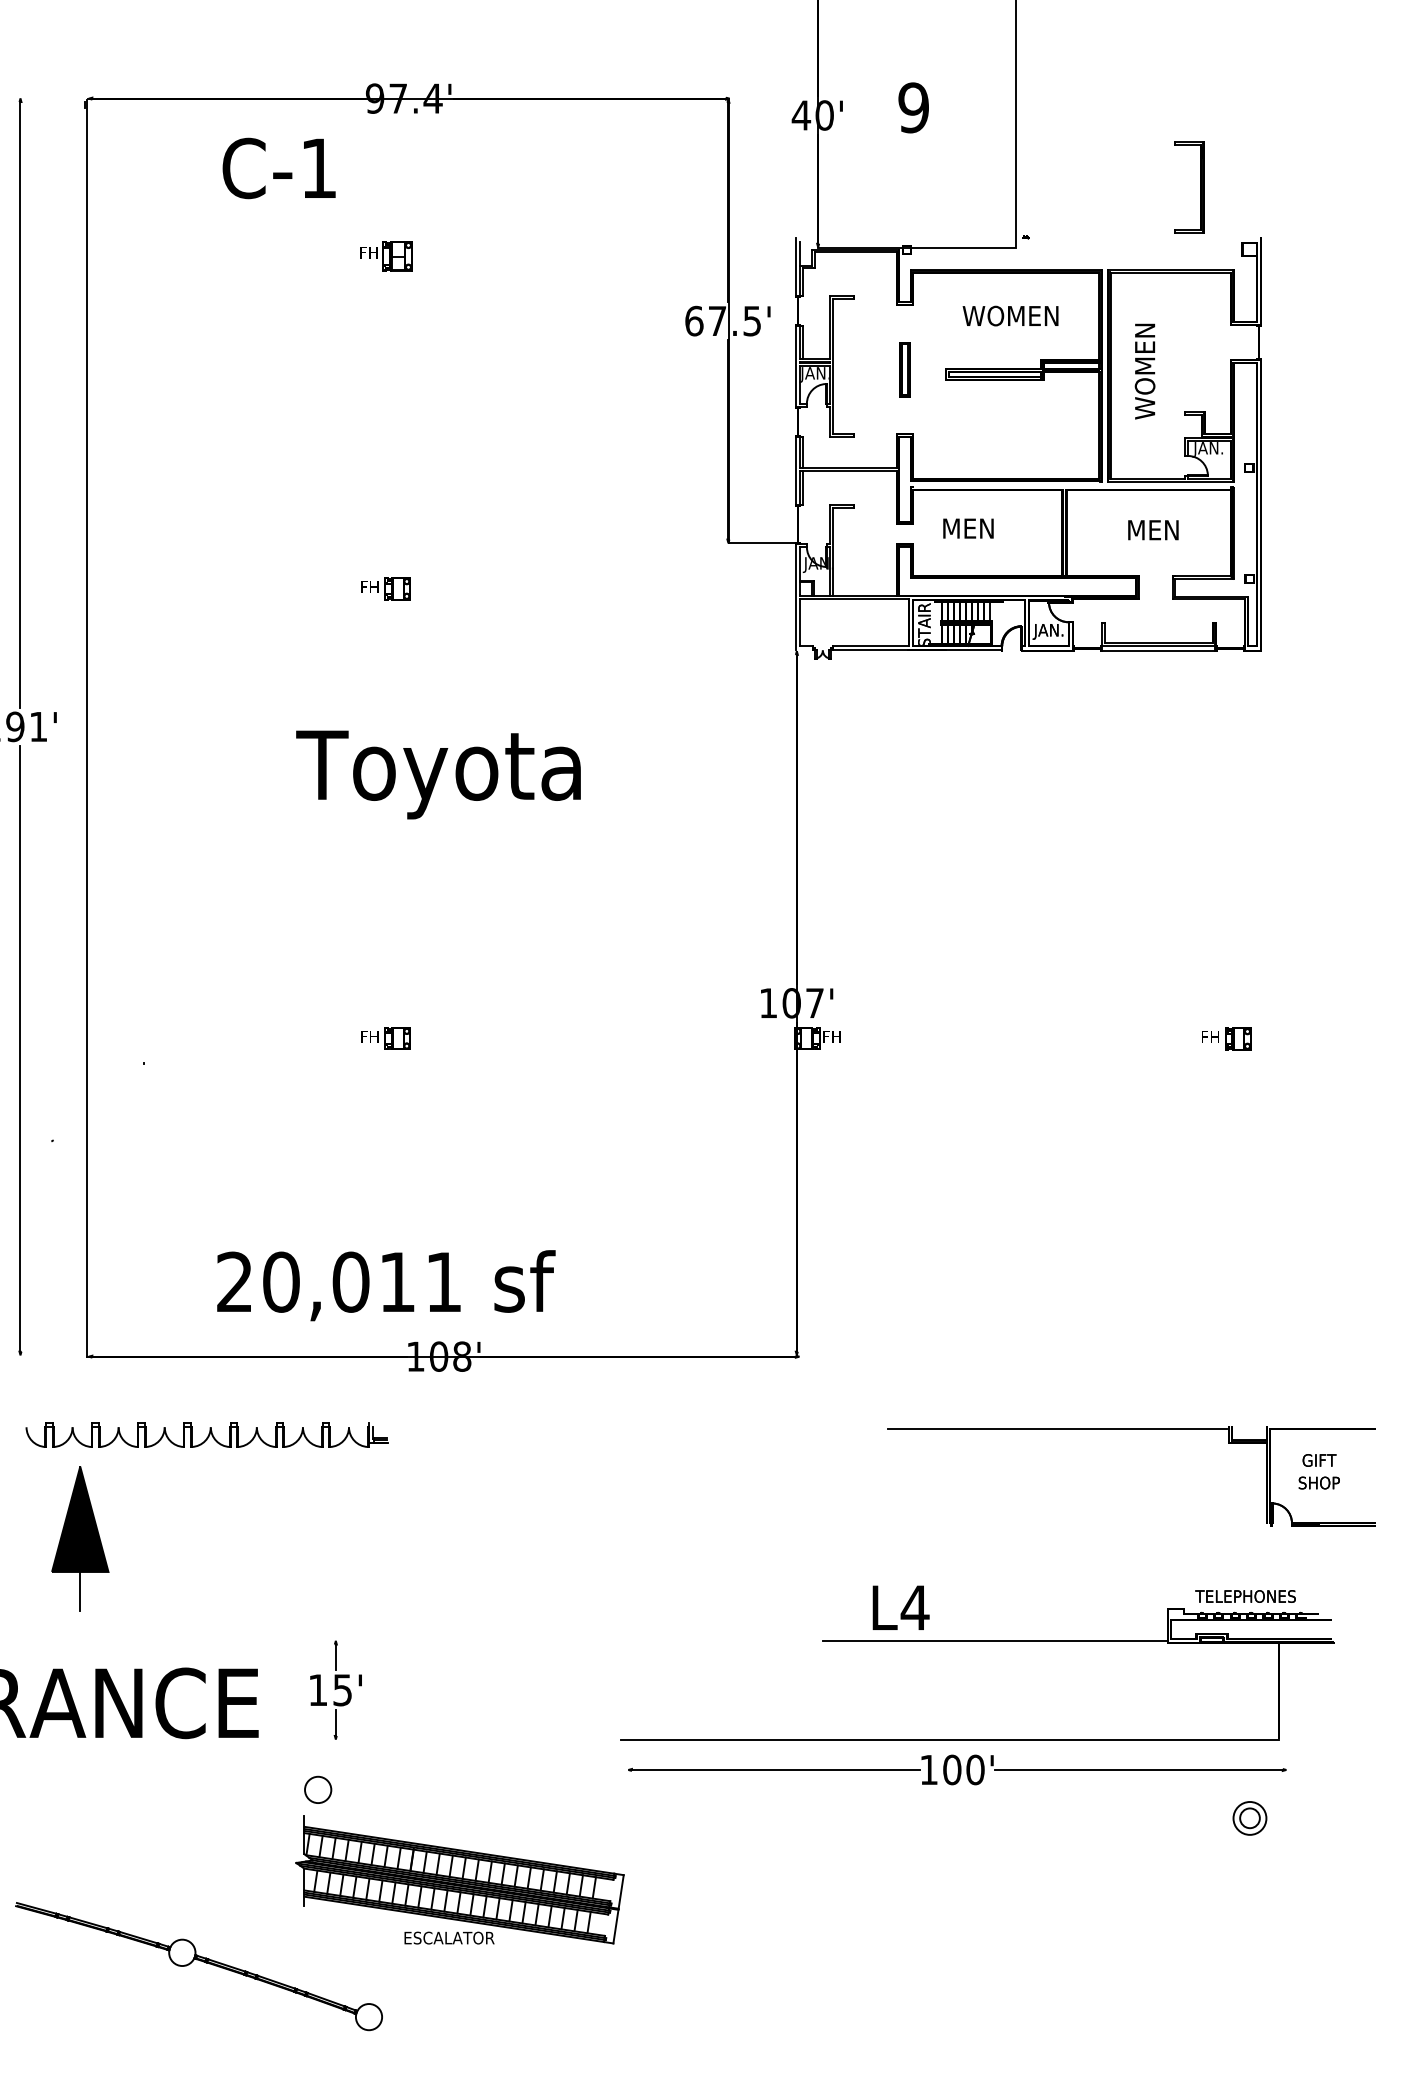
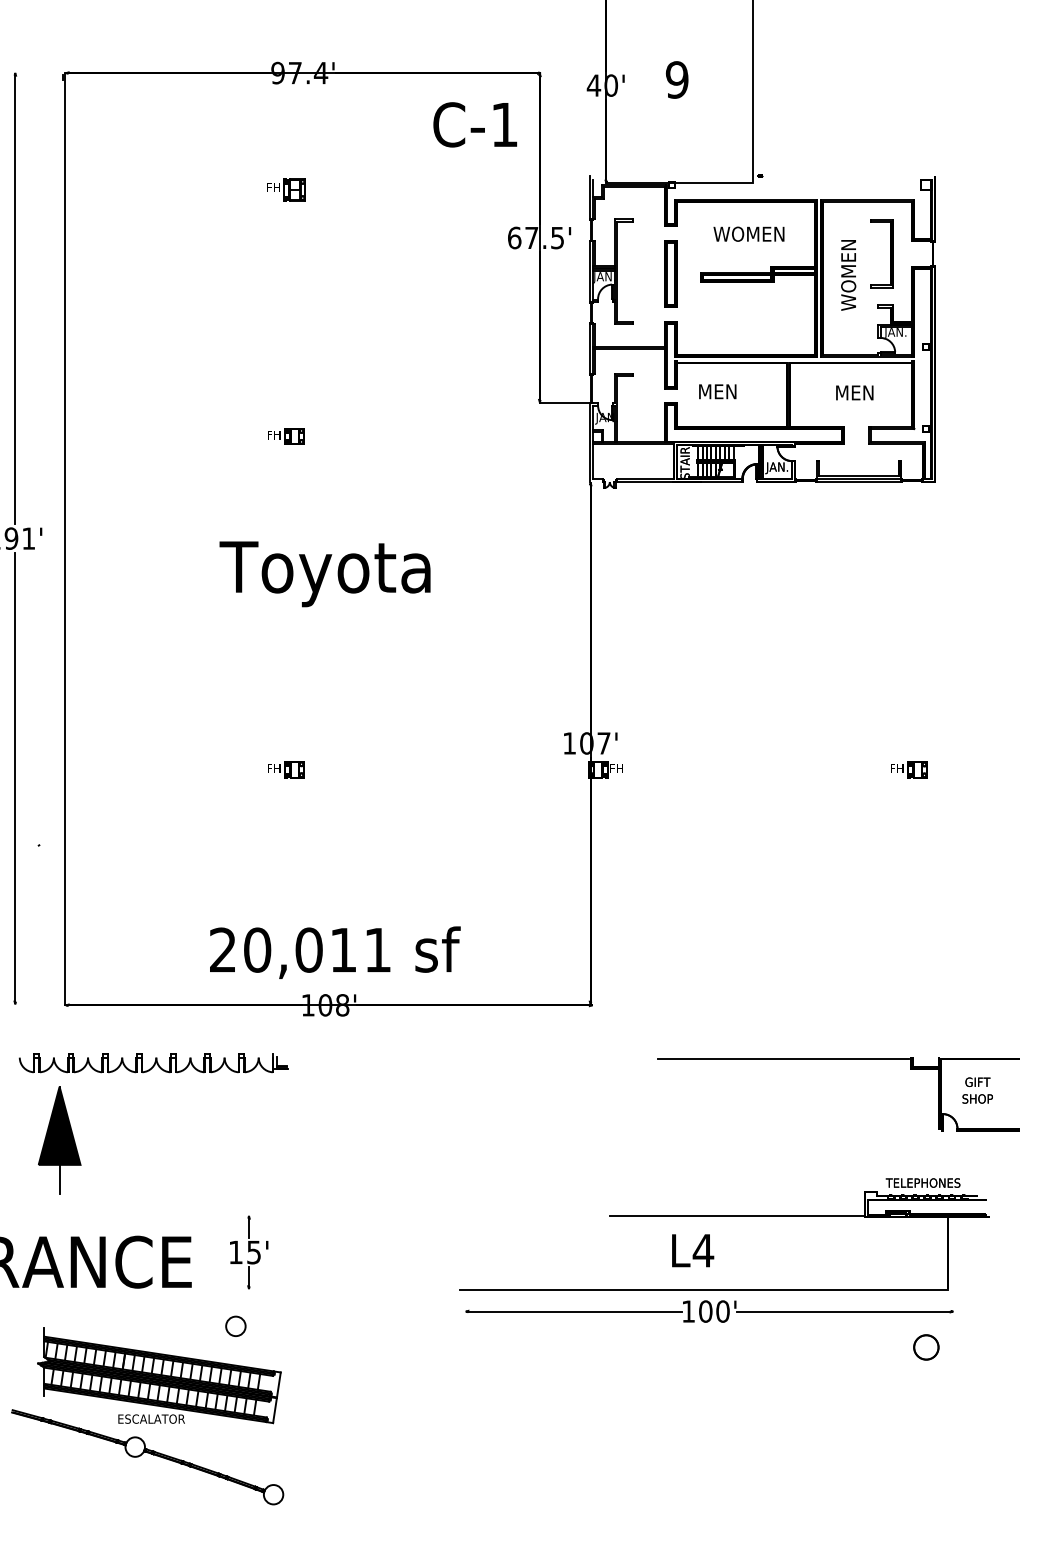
text: (278, 168) -> (474, 124), moved
part: (1200, 187) -> (890, 253), moved
part: (904, 369) -> (670, 273), size x1.67
text: (386, 1285) -> (335, 952), moved
text: (900, 1607) -> (692, 1250), moved
circle: (1249, 1817) -> (926, 1346), size x1.67
part: (459, 1879) -> (159, 1375), moved

